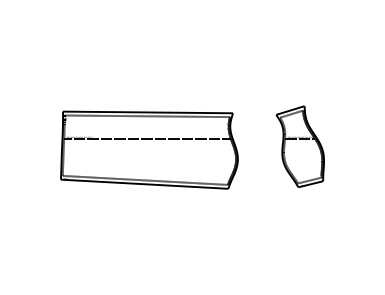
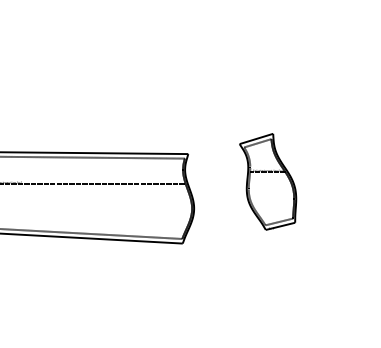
part: (299, 146) -> (267, 181), moved

